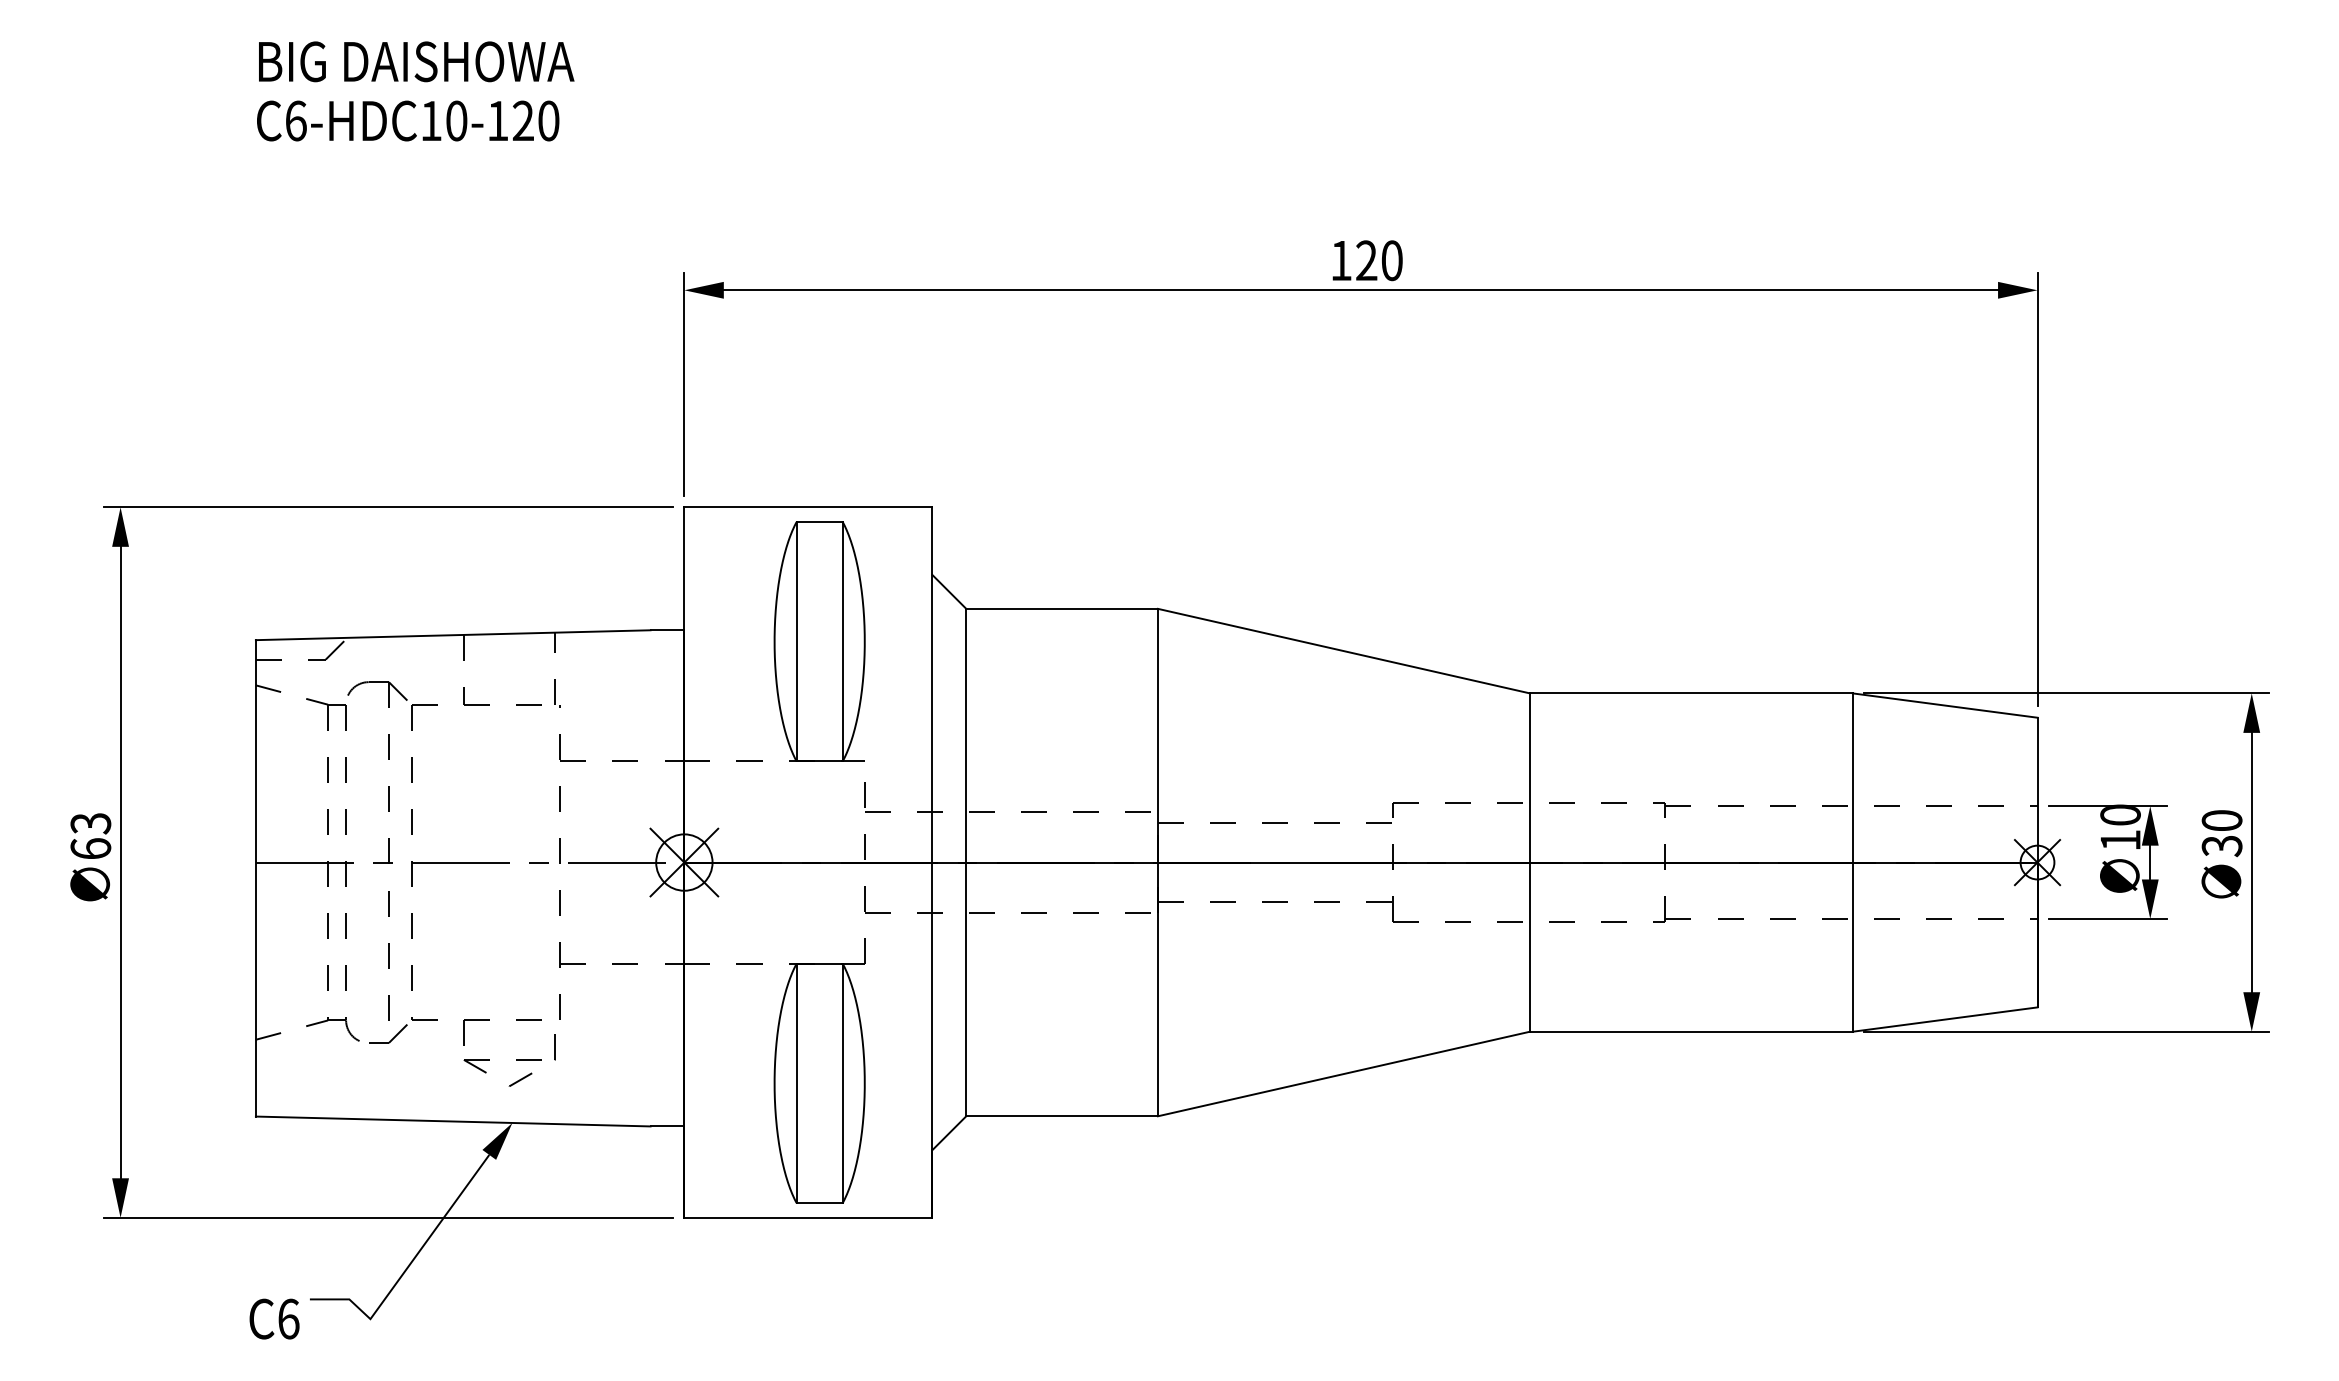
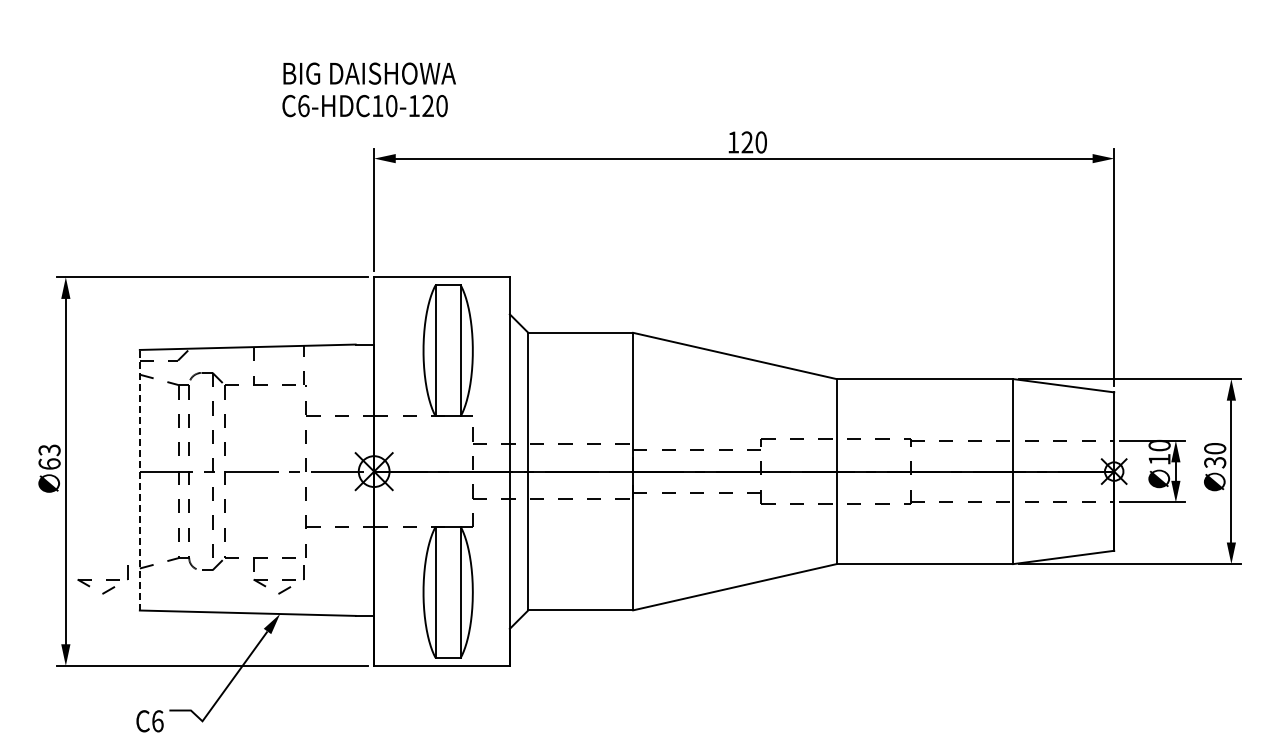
text: (414, 90) -> (368, 89), moved
line: (255, 877) -> (139, 479), solid -> dashed
part: (187, 1059) -> (102, 579), added

